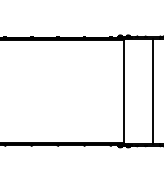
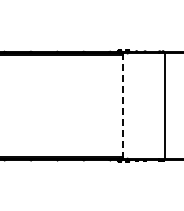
line: (153, 90) -> (152, 105), removed
line: (124, 91) -> (123, 106), solid -> dashed

